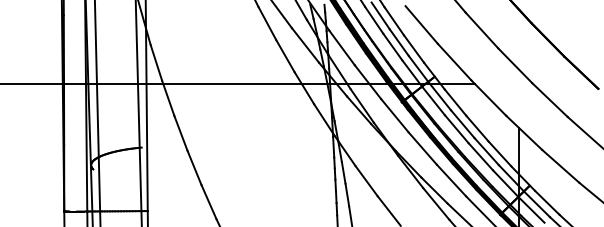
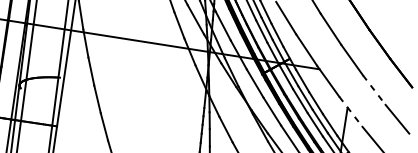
line: (550, 100) -> (374, 90), solid -> dashed
line: (524, 132) -> (351, 111), solid -> dashed

